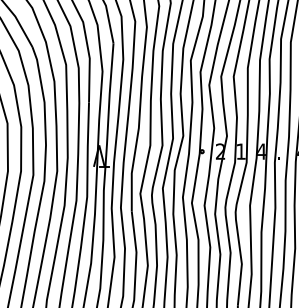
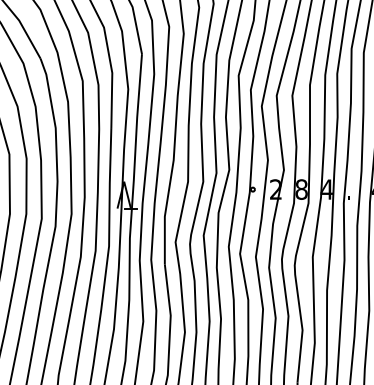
text: (241, 151) -> (301, 189), 1 -> 8

